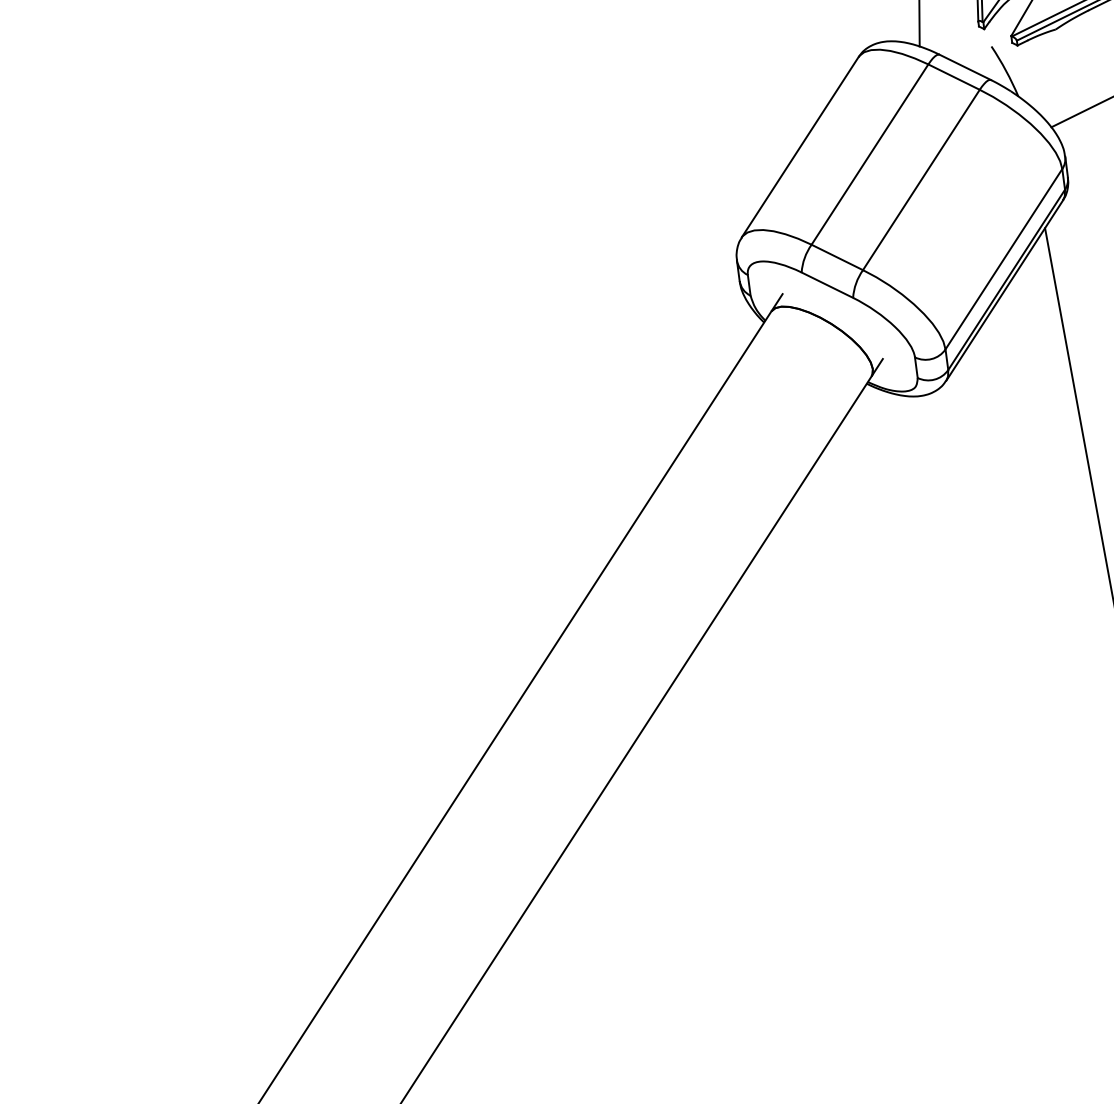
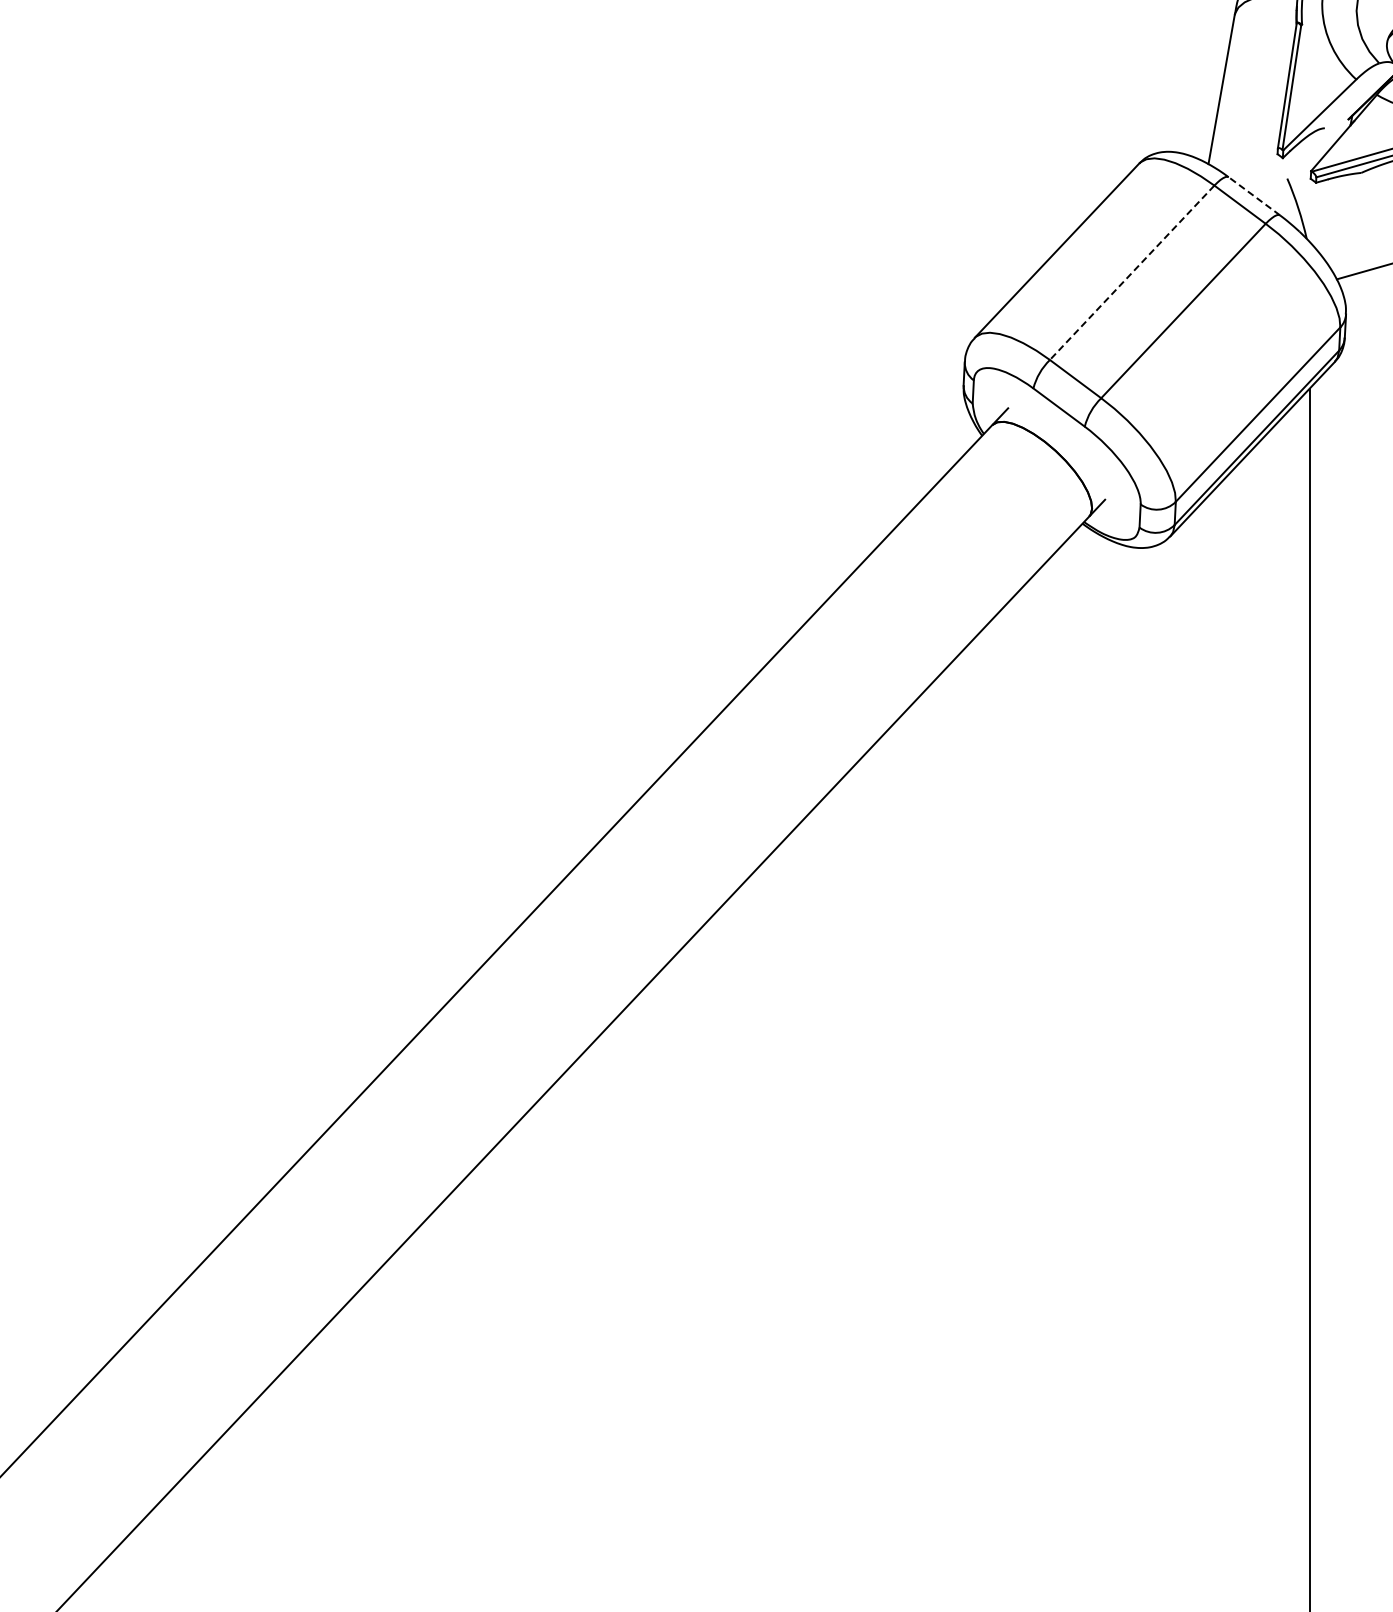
line: (965, 67) -> (1254, 196), solid -> dashed
line: (870, 154) -> (1132, 272), solid -> dashed

